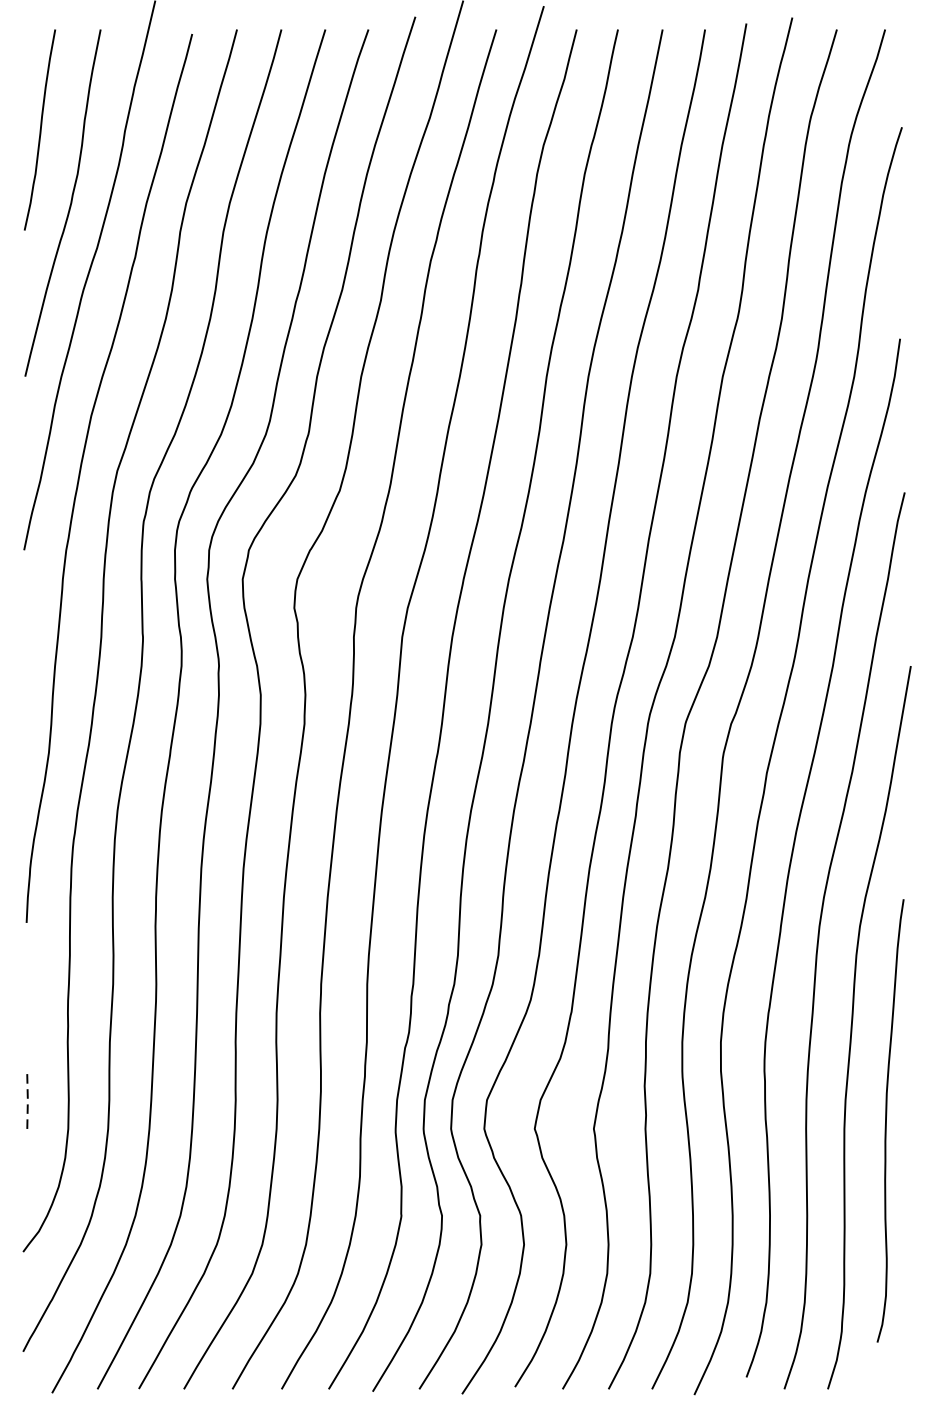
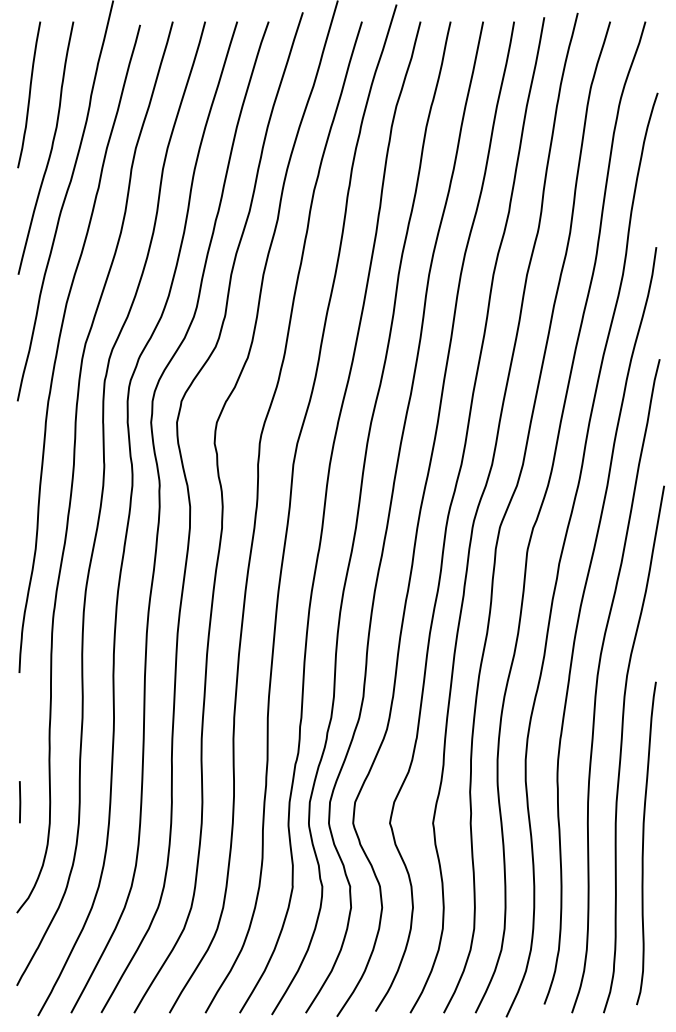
line: (28, 1100) -> (20, 802), dashed -> solid
curve: (886, 1120) -> (643, 843), moved

